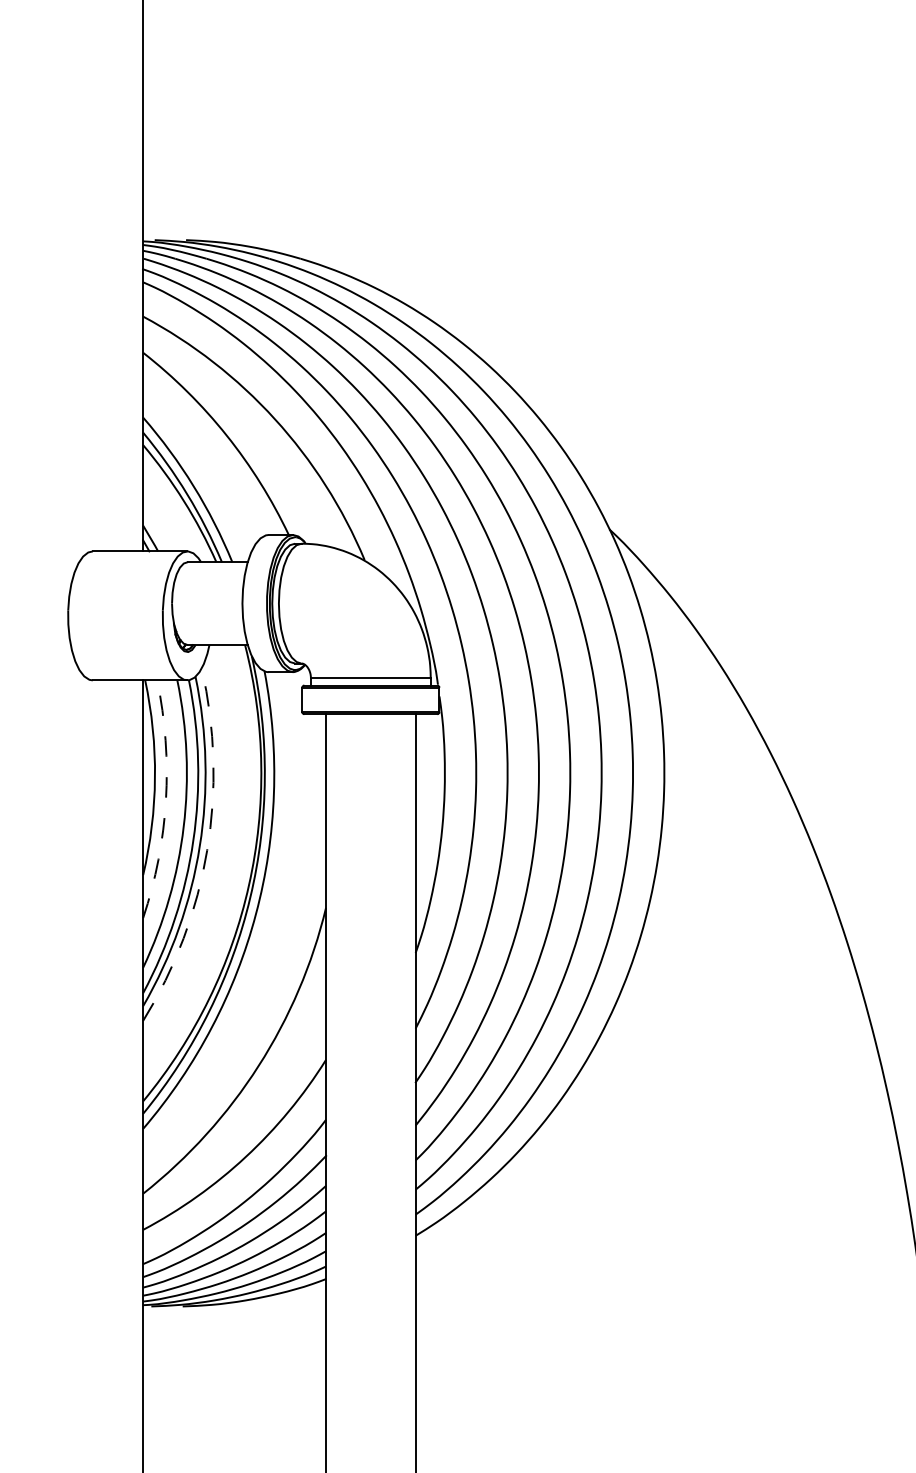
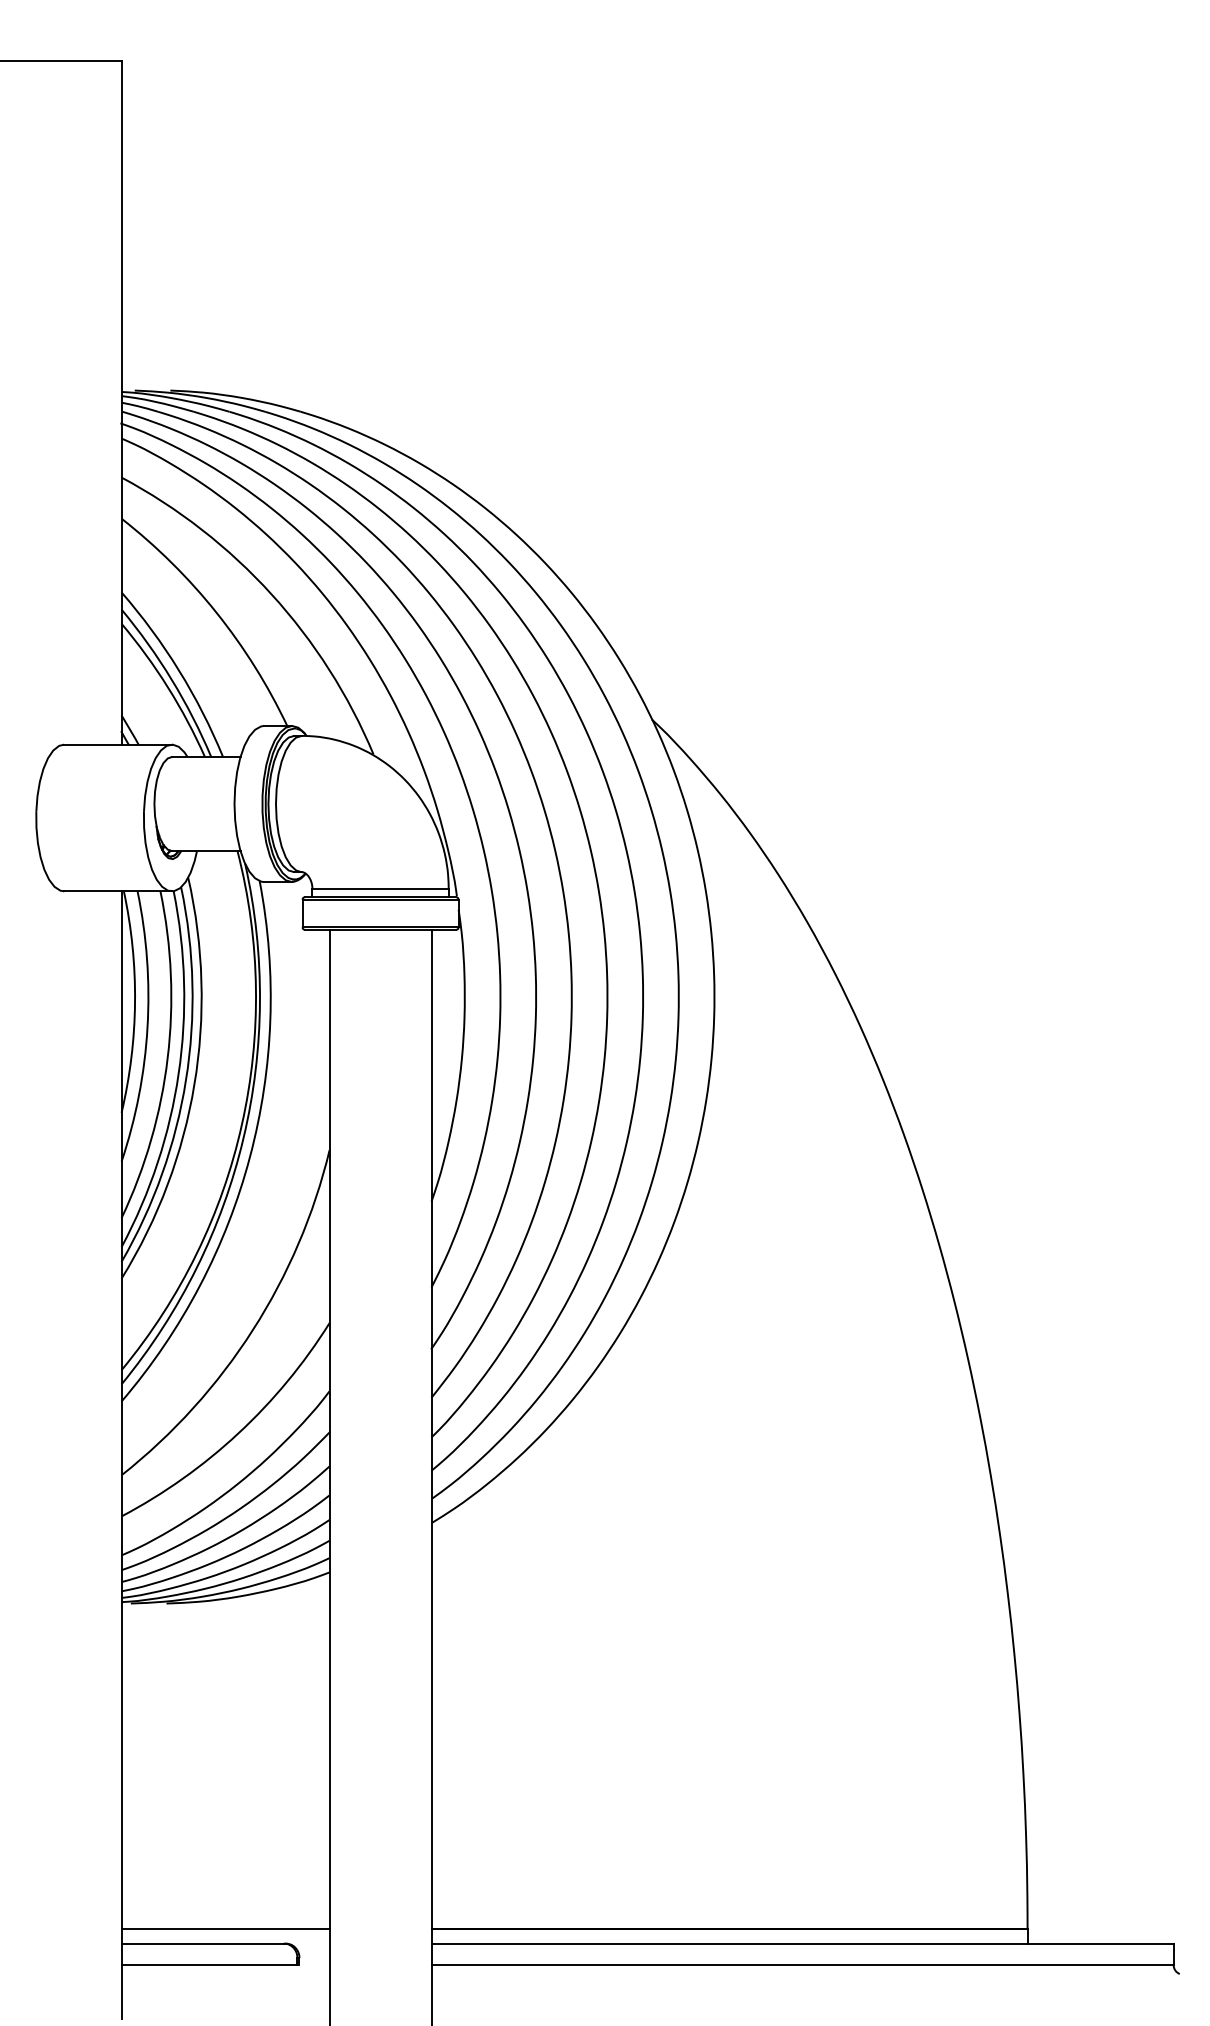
arc: (165, 800) -> (147, 1027), dashed -> solid
arc: (207, 850) -> (194, 1084), dashed -> solid

